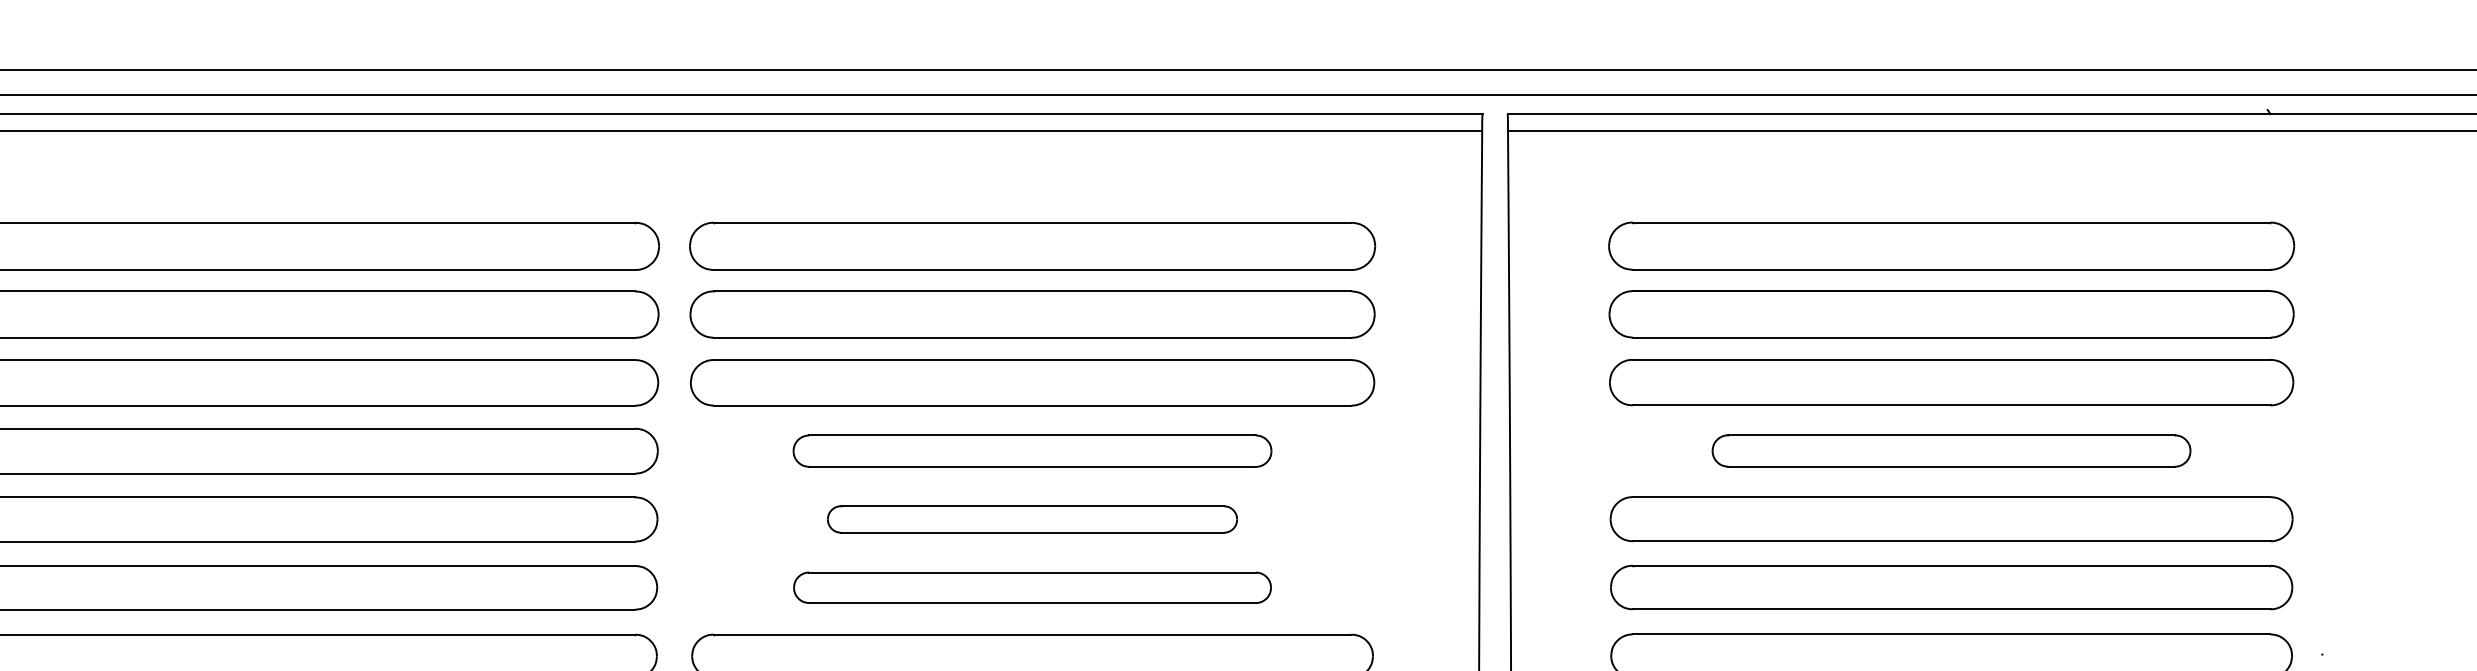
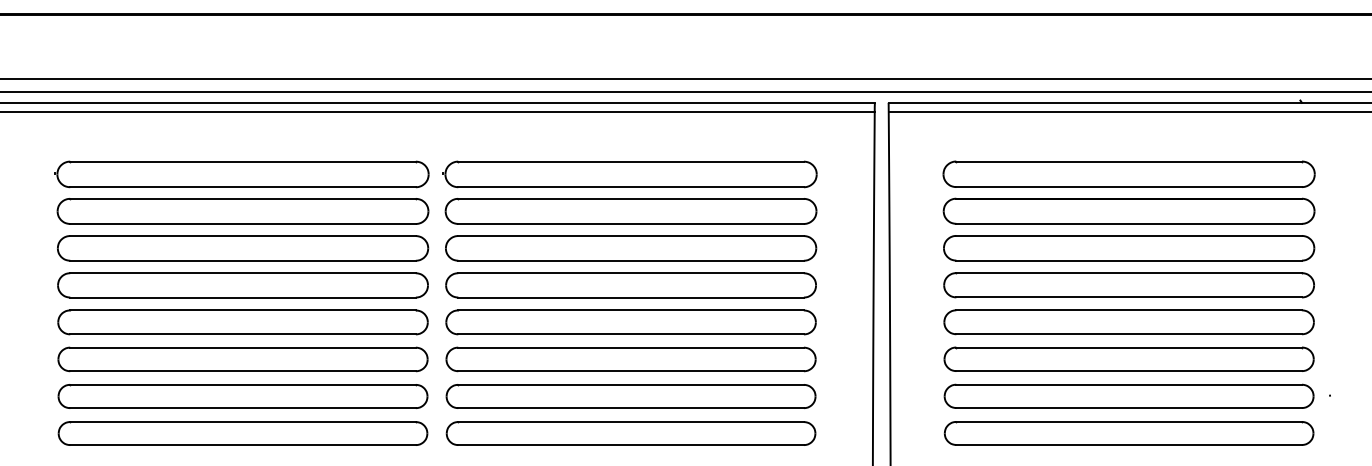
part: (1031, 451) -> (630, 285), size x1.43
part: (1950, 451) -> (1128, 285), size x1.43
part: (1031, 519) -> (630, 322), size x1.67
part: (1031, 587) -> (630, 359), size x1.43

